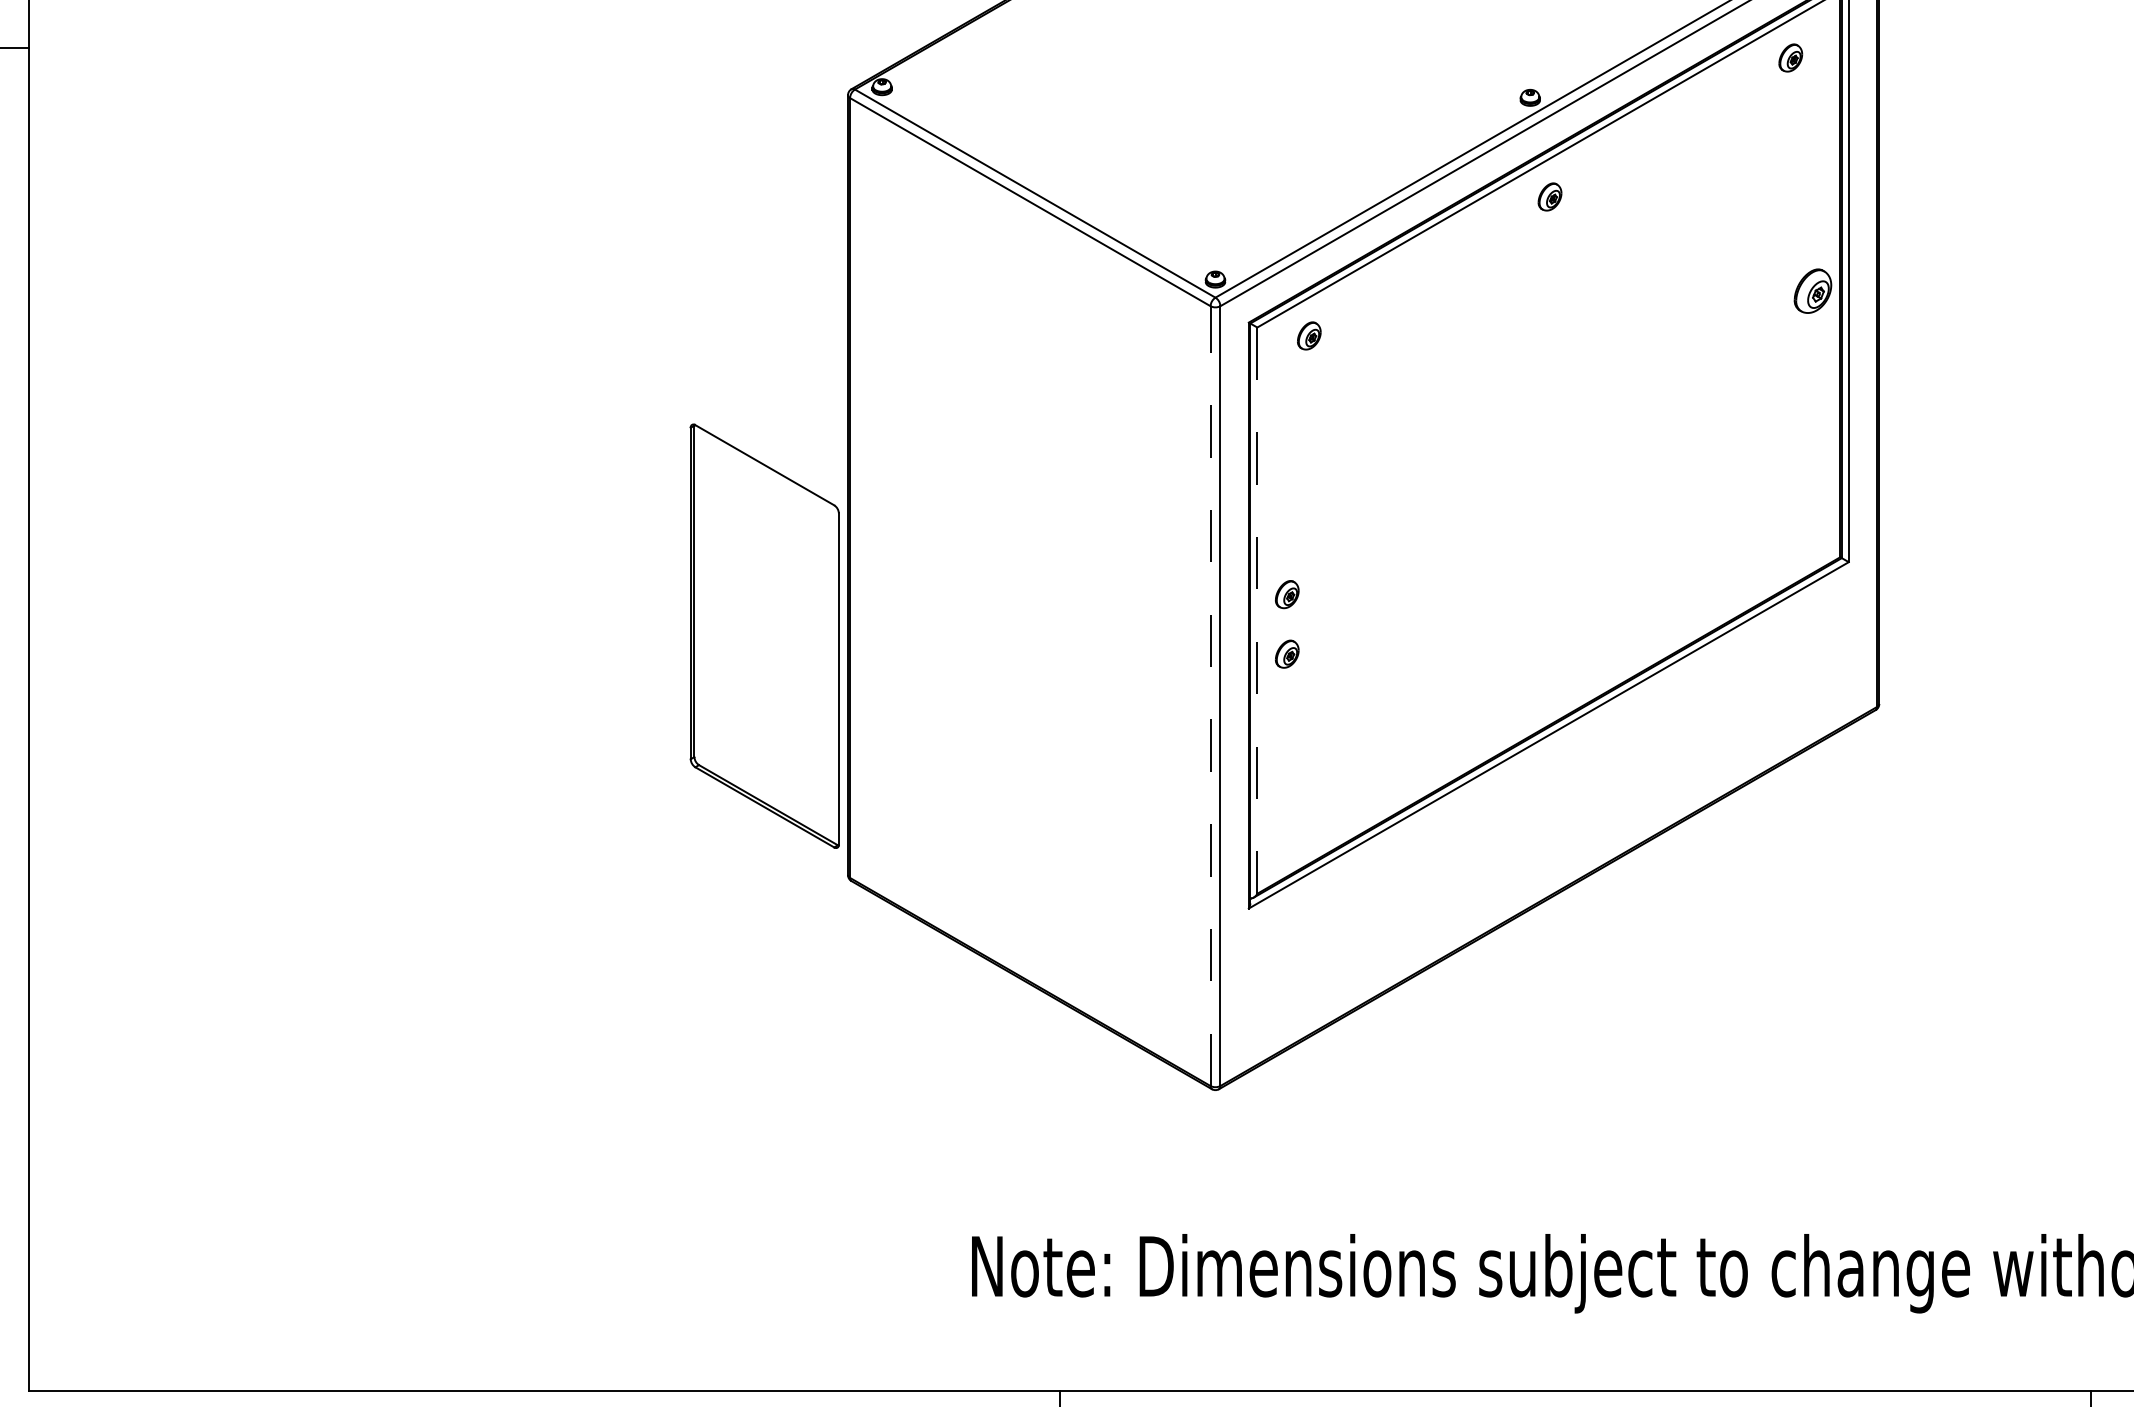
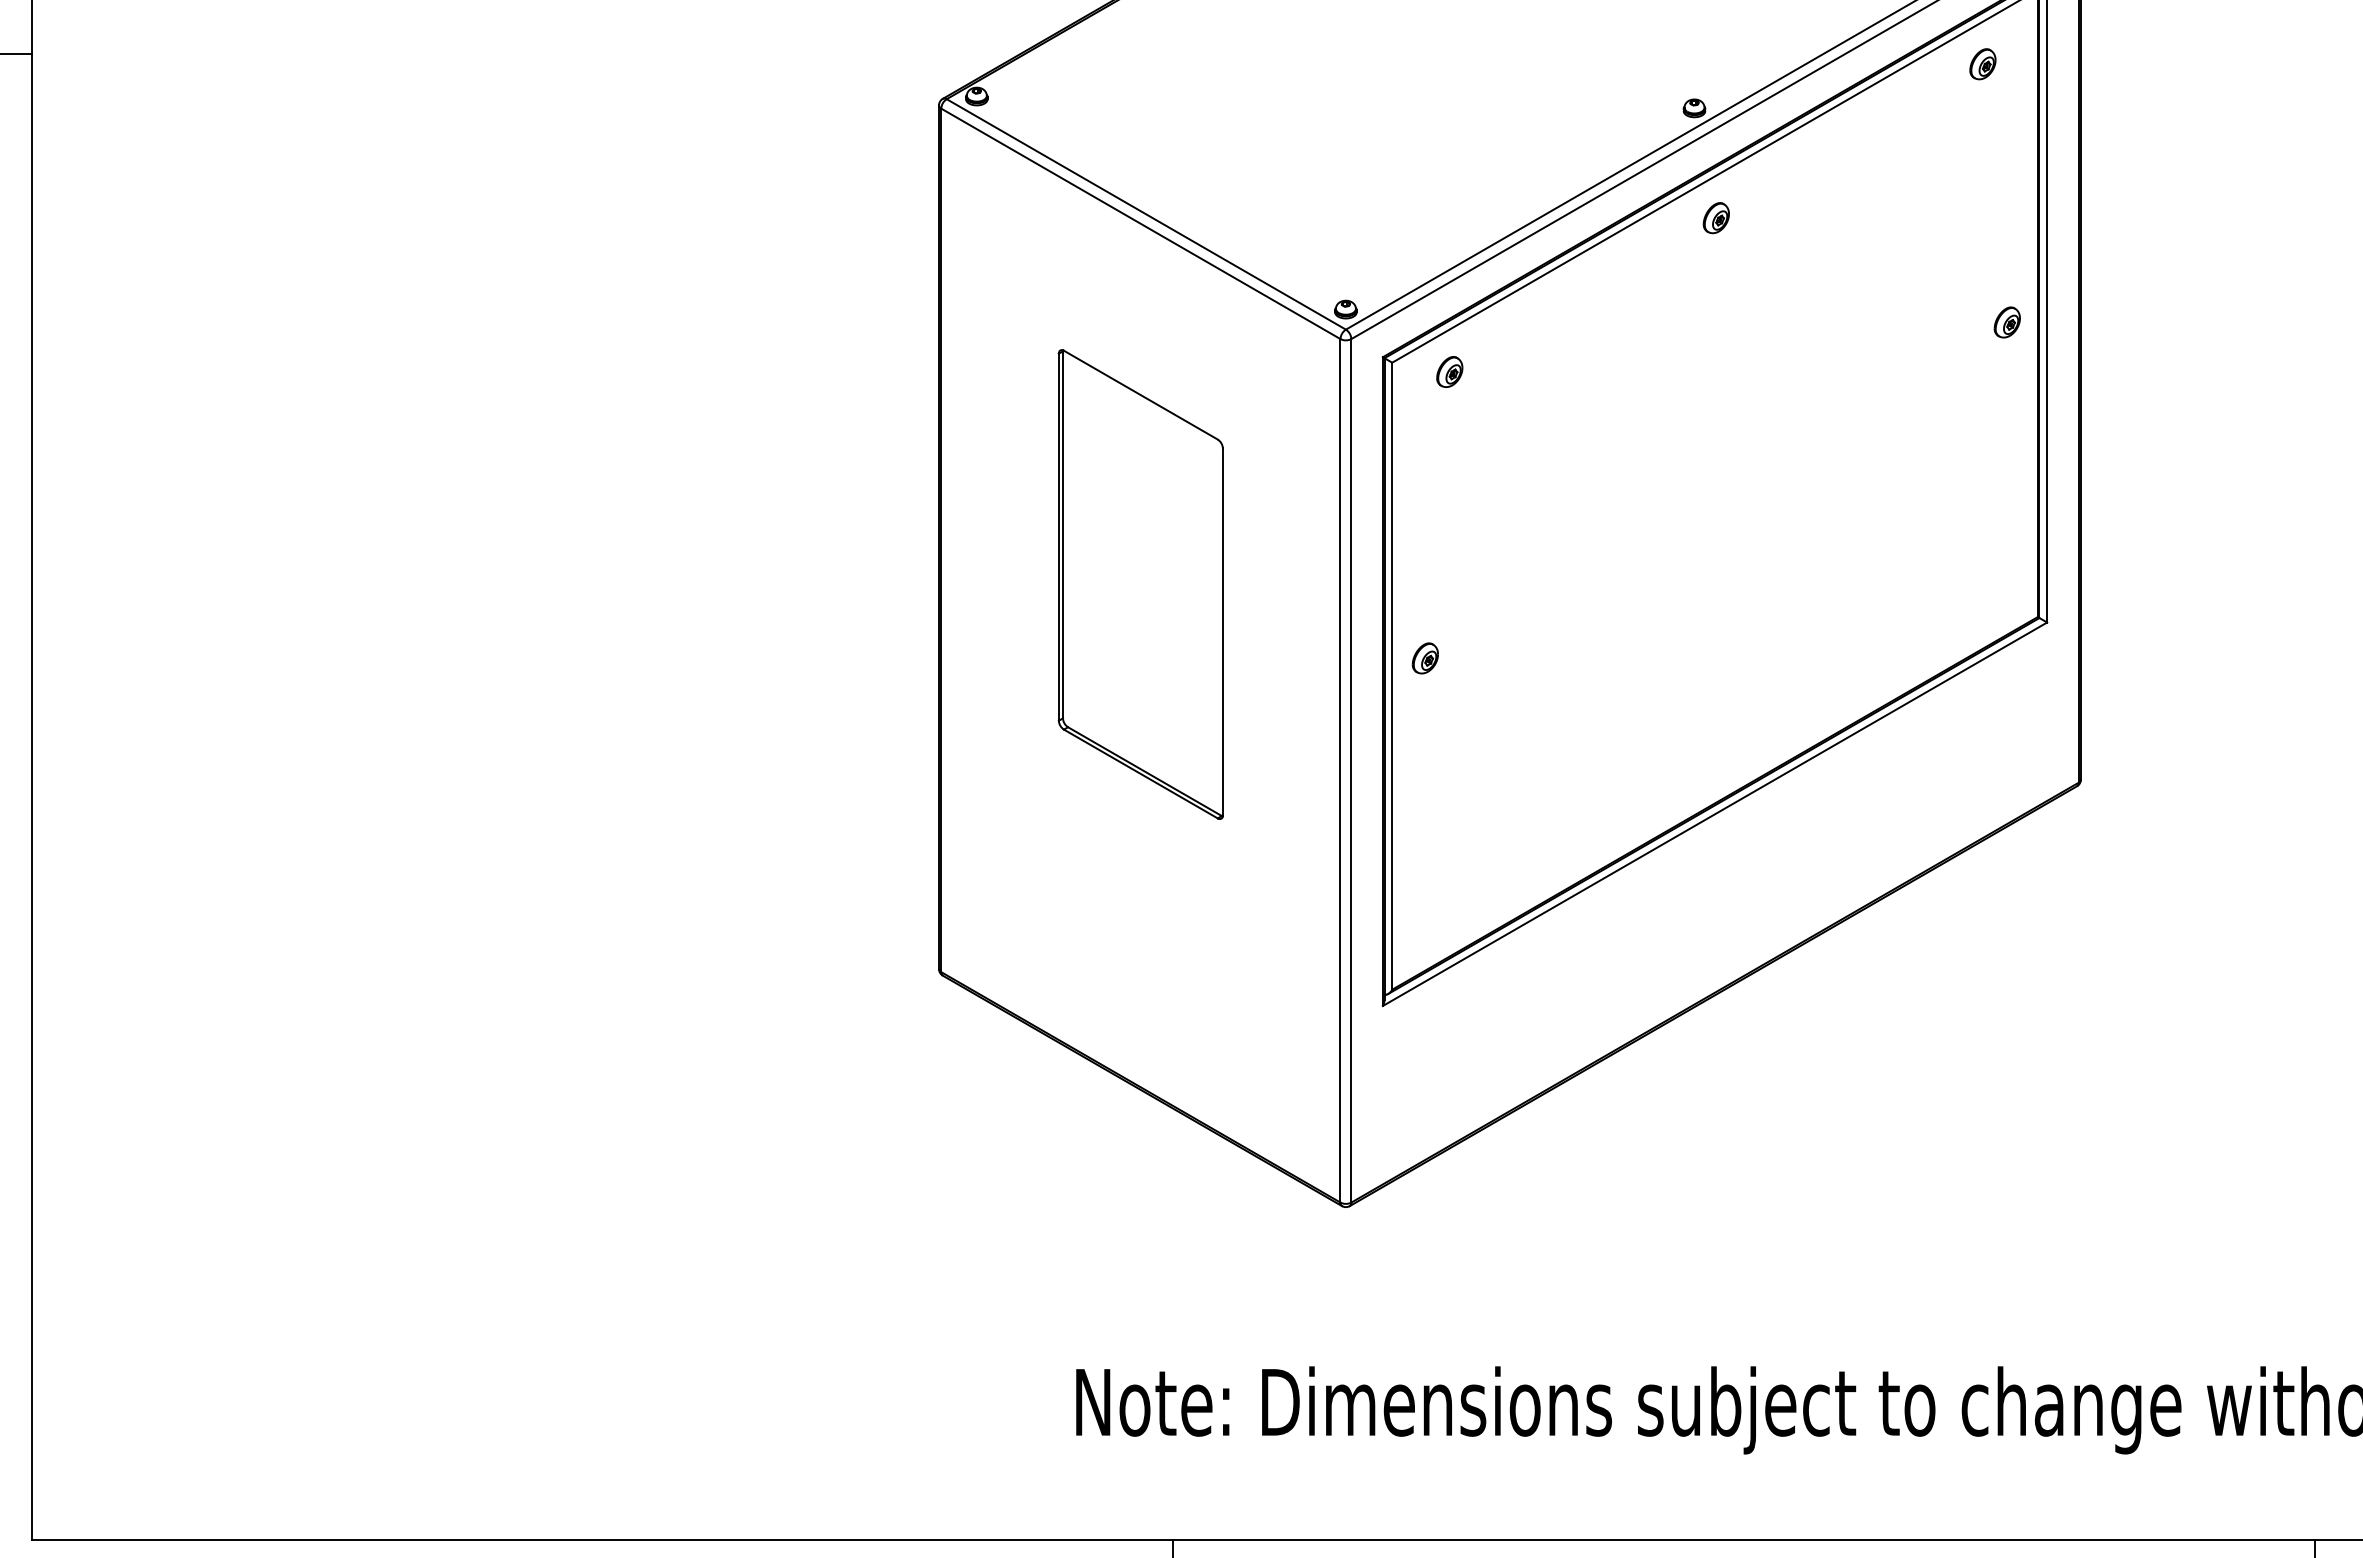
part: (1812, 291) -> (2006, 322), size x0.62
line: (1257, 610) -> (1392, 676), dashed -> solid
part: (764, 636) -> (1140, 584), moved
part: (1286, 654) -> (1424, 724), removed
line: (1210, 695) -> (1340, 770), dashed -> solid

